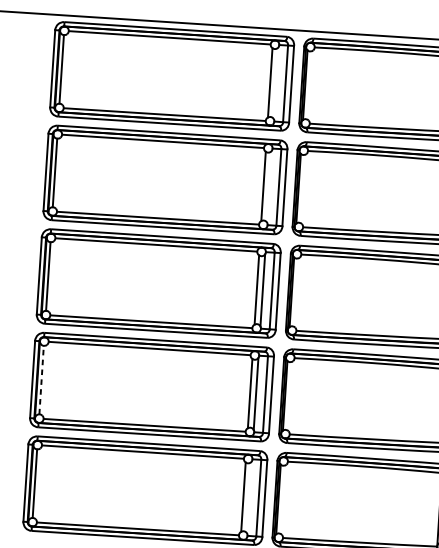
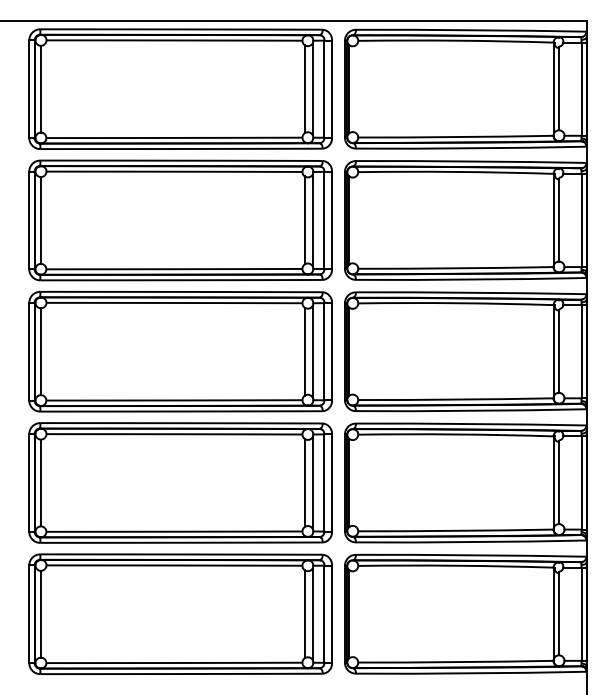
line: (276, 82) -> (312, 88), added
line: (269, 186) -> (312, 220), added
line: (41, 379) -> (40, 482), dashed -> solid
line: (249, 496) -> (312, 613), added

